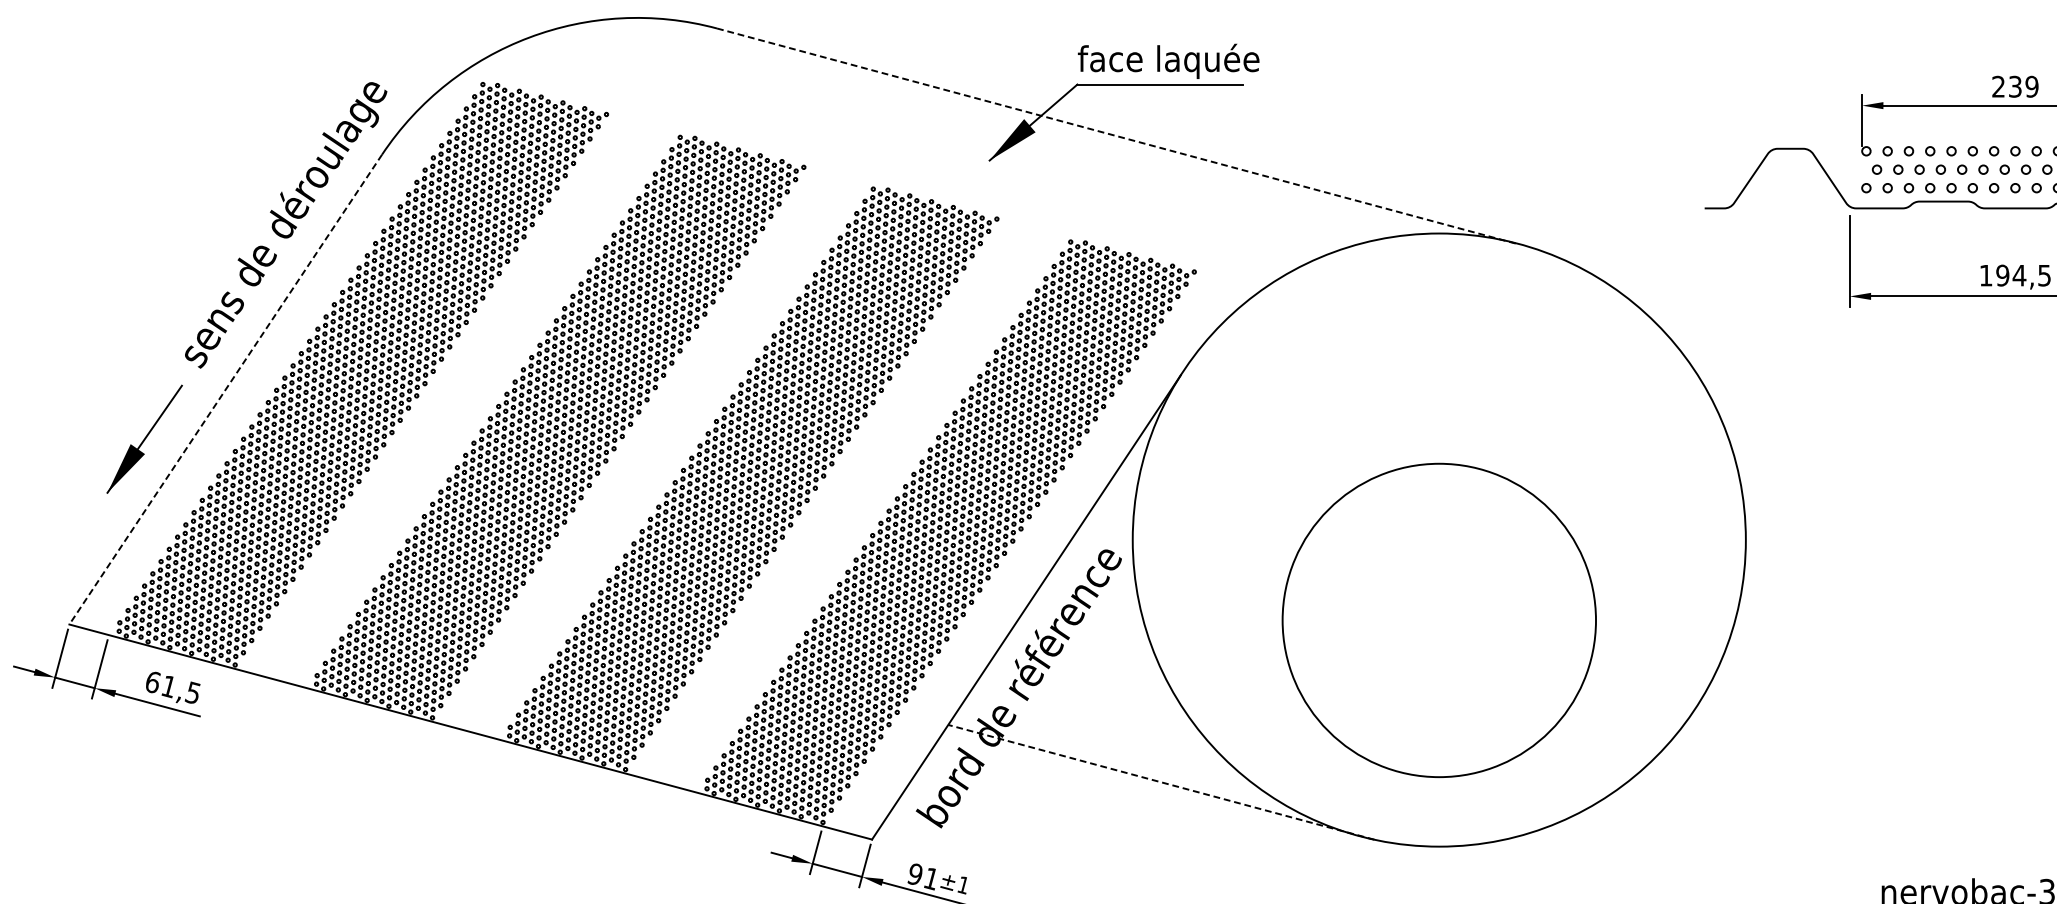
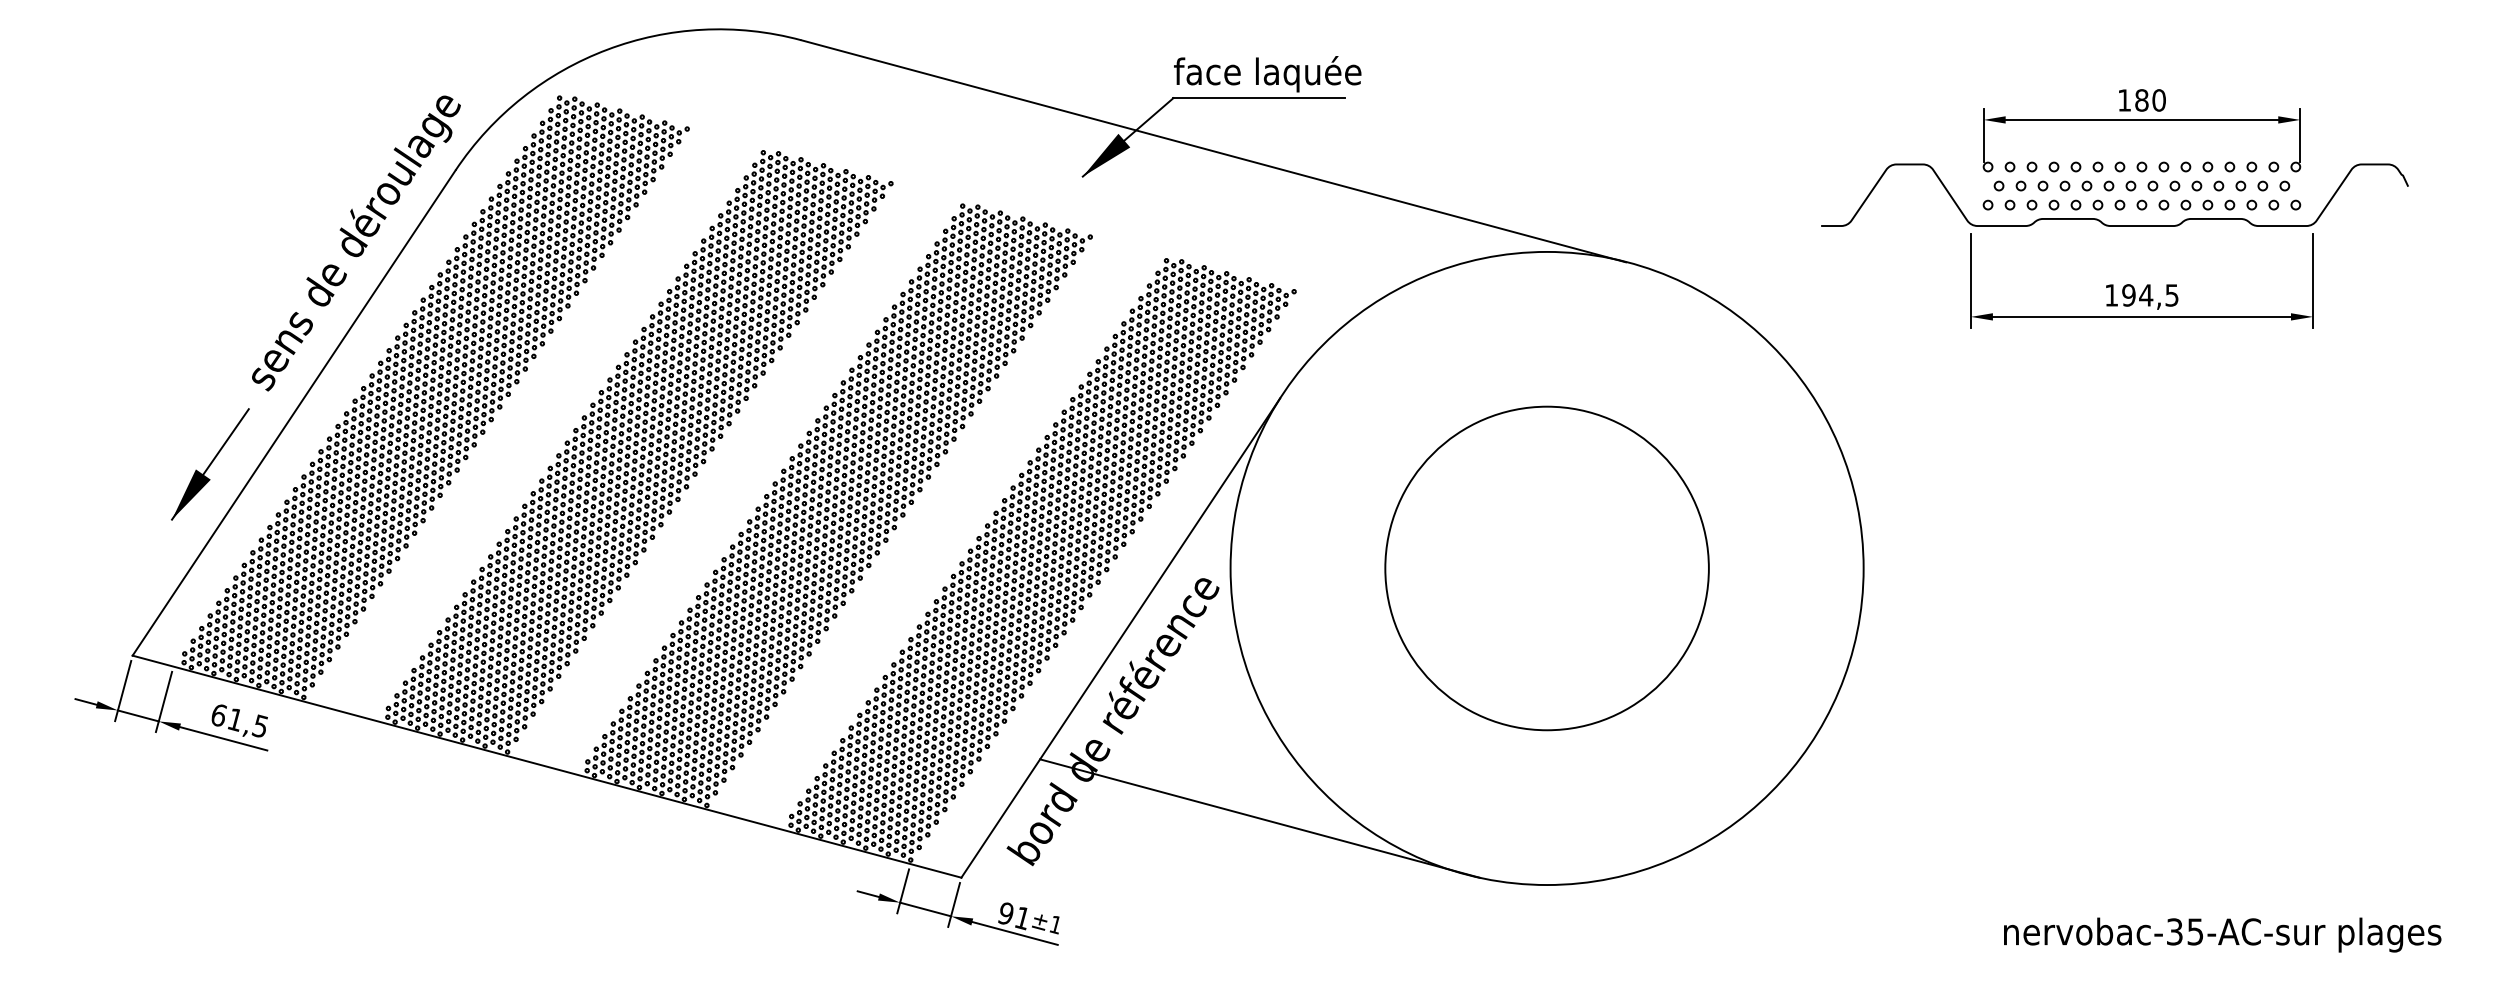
text: (2014, 86) -> (2141, 100), 239 -> 180
line: (1116, 136) -> (1213, 151), dashed -> solid
line: (225, 389) -> (293, 413), dashed -> solid
circle: (1438, 620) -> (1546, 568), moved
line: (1161, 782) -> (1260, 818), dashed -> solid

